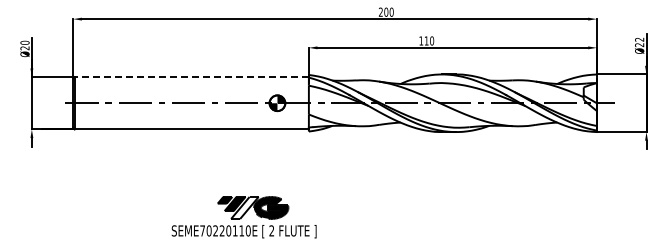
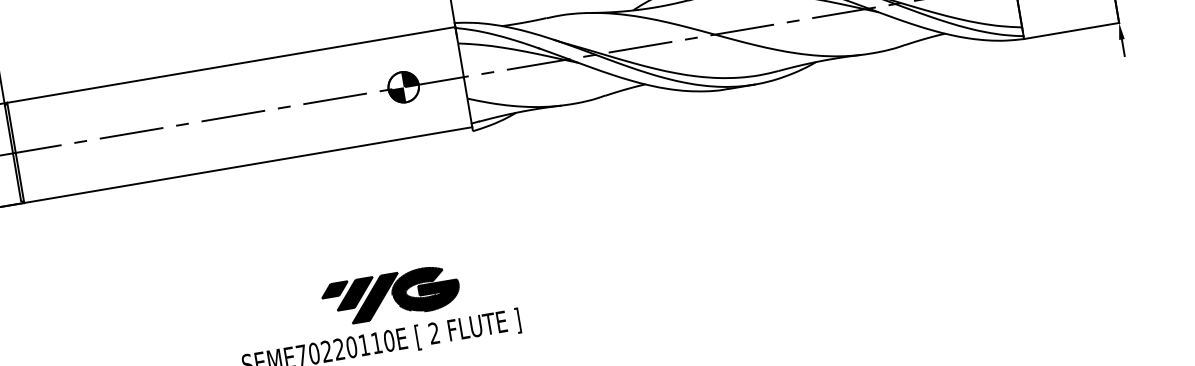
line: (191, 77) -> (230, 65), dashed -> solid
fill: (244, 207) -> (374, 297), added

